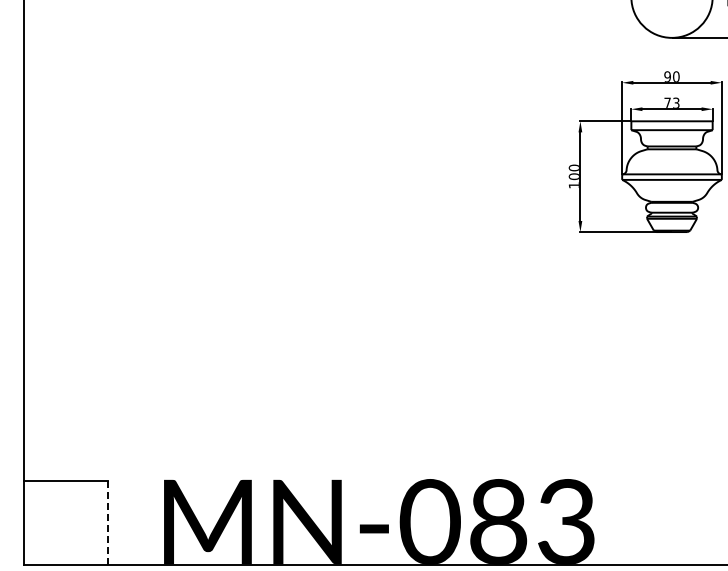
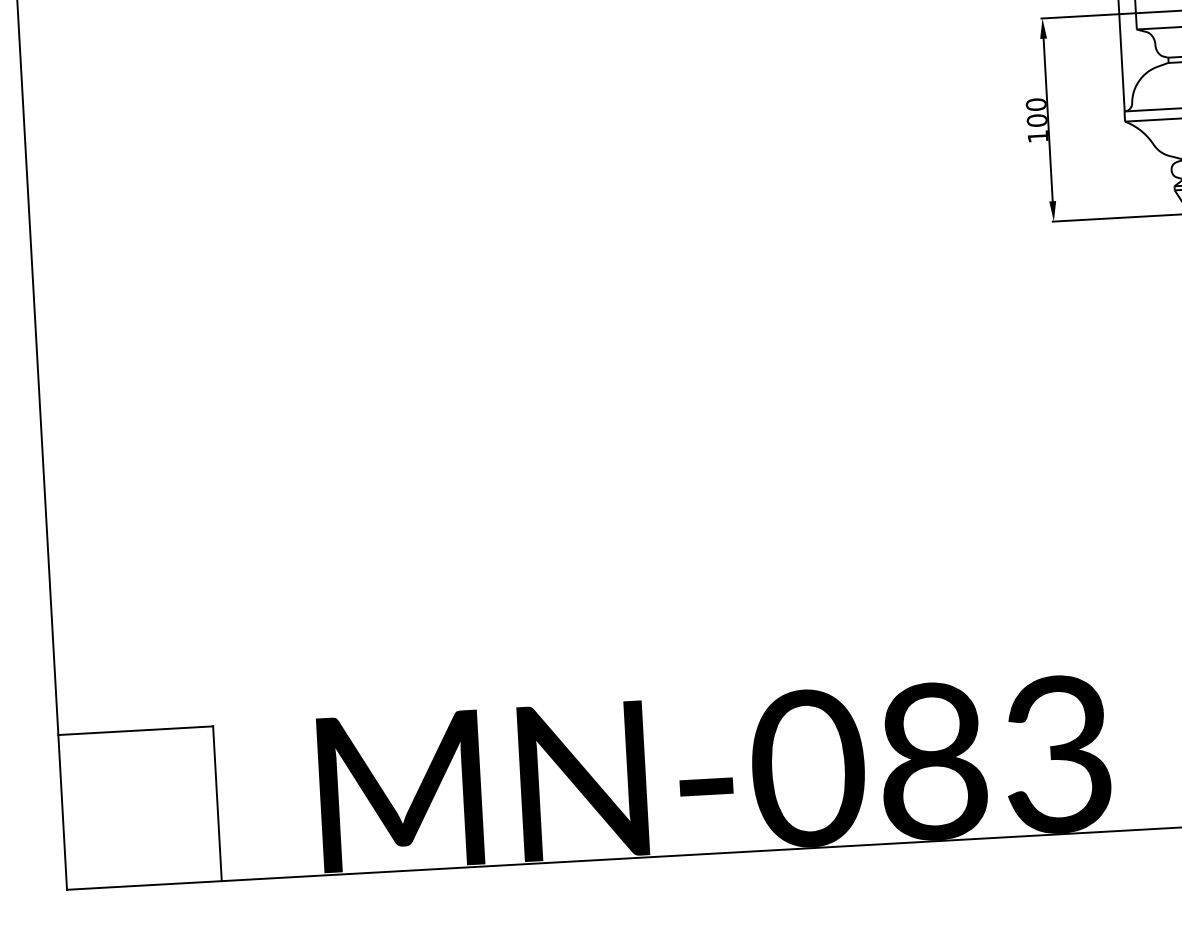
line: (107, 523) -> (216, 804), dashed -> solid

